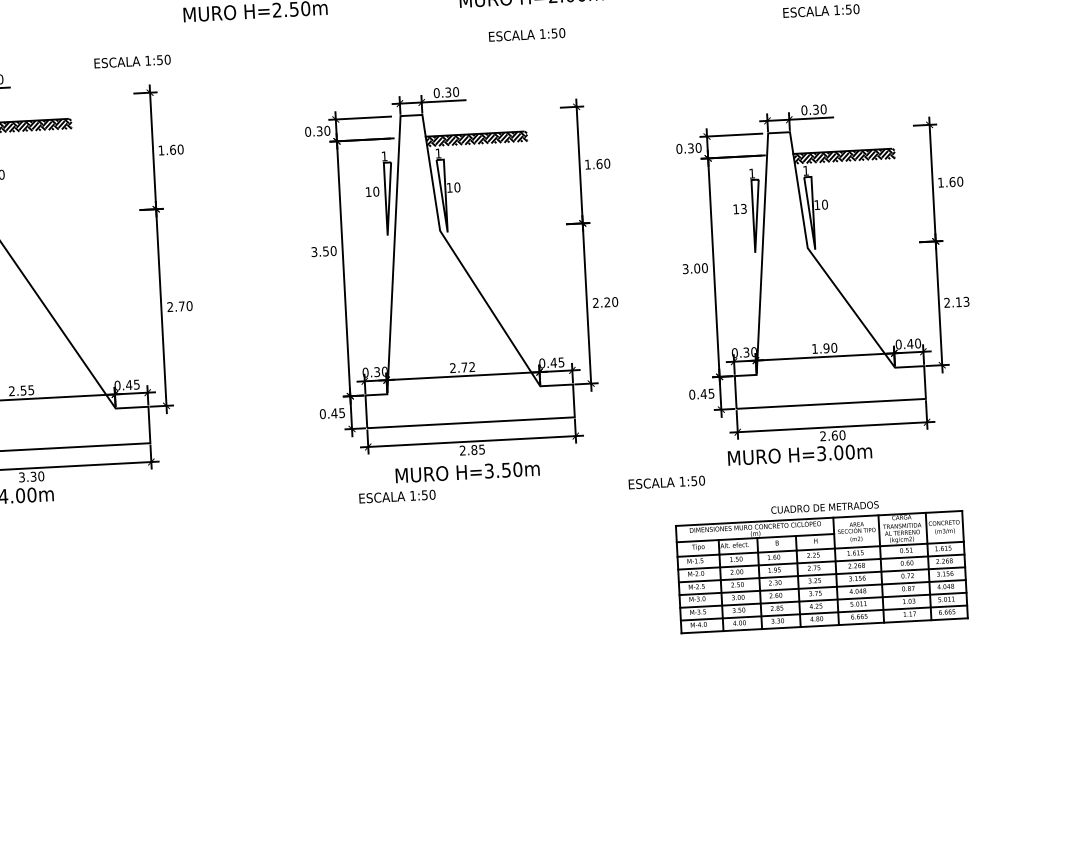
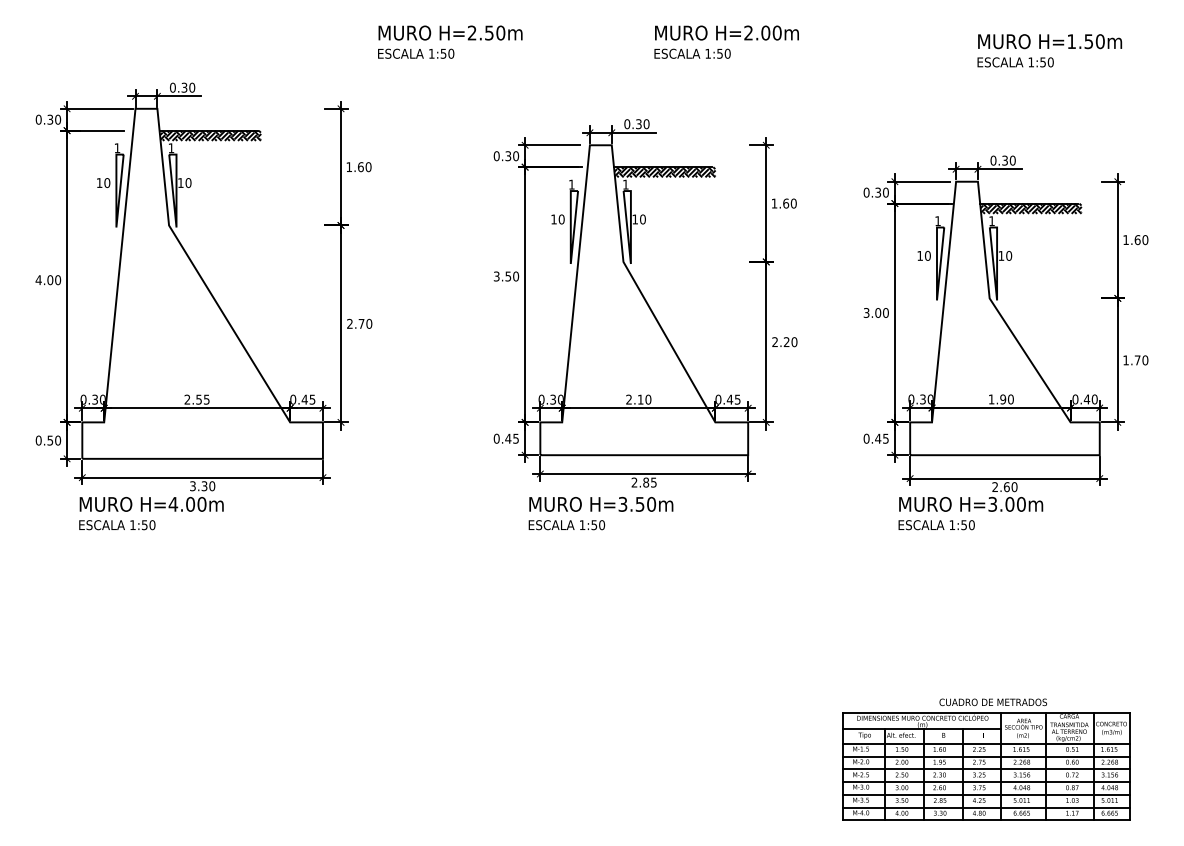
text: (527, 34) -> (692, 53), moved
text: (132, 61) -> (416, 53), moved
text: (743, 208) -> (927, 255), 13 -> 10
text: (956, 302) -> (1135, 360), 2.13 -> 1.70
text: (468, 367) -> (644, 399), 2.72 -> 2.10
text: (467, 471) -> (601, 503), moved
text: (666, 482) -> (936, 525), moved
part: (821, 564) -> (986, 759), moved

